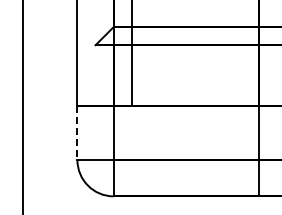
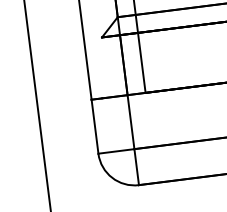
line: (77, 133) -> (95, 127), dashed -> solid

